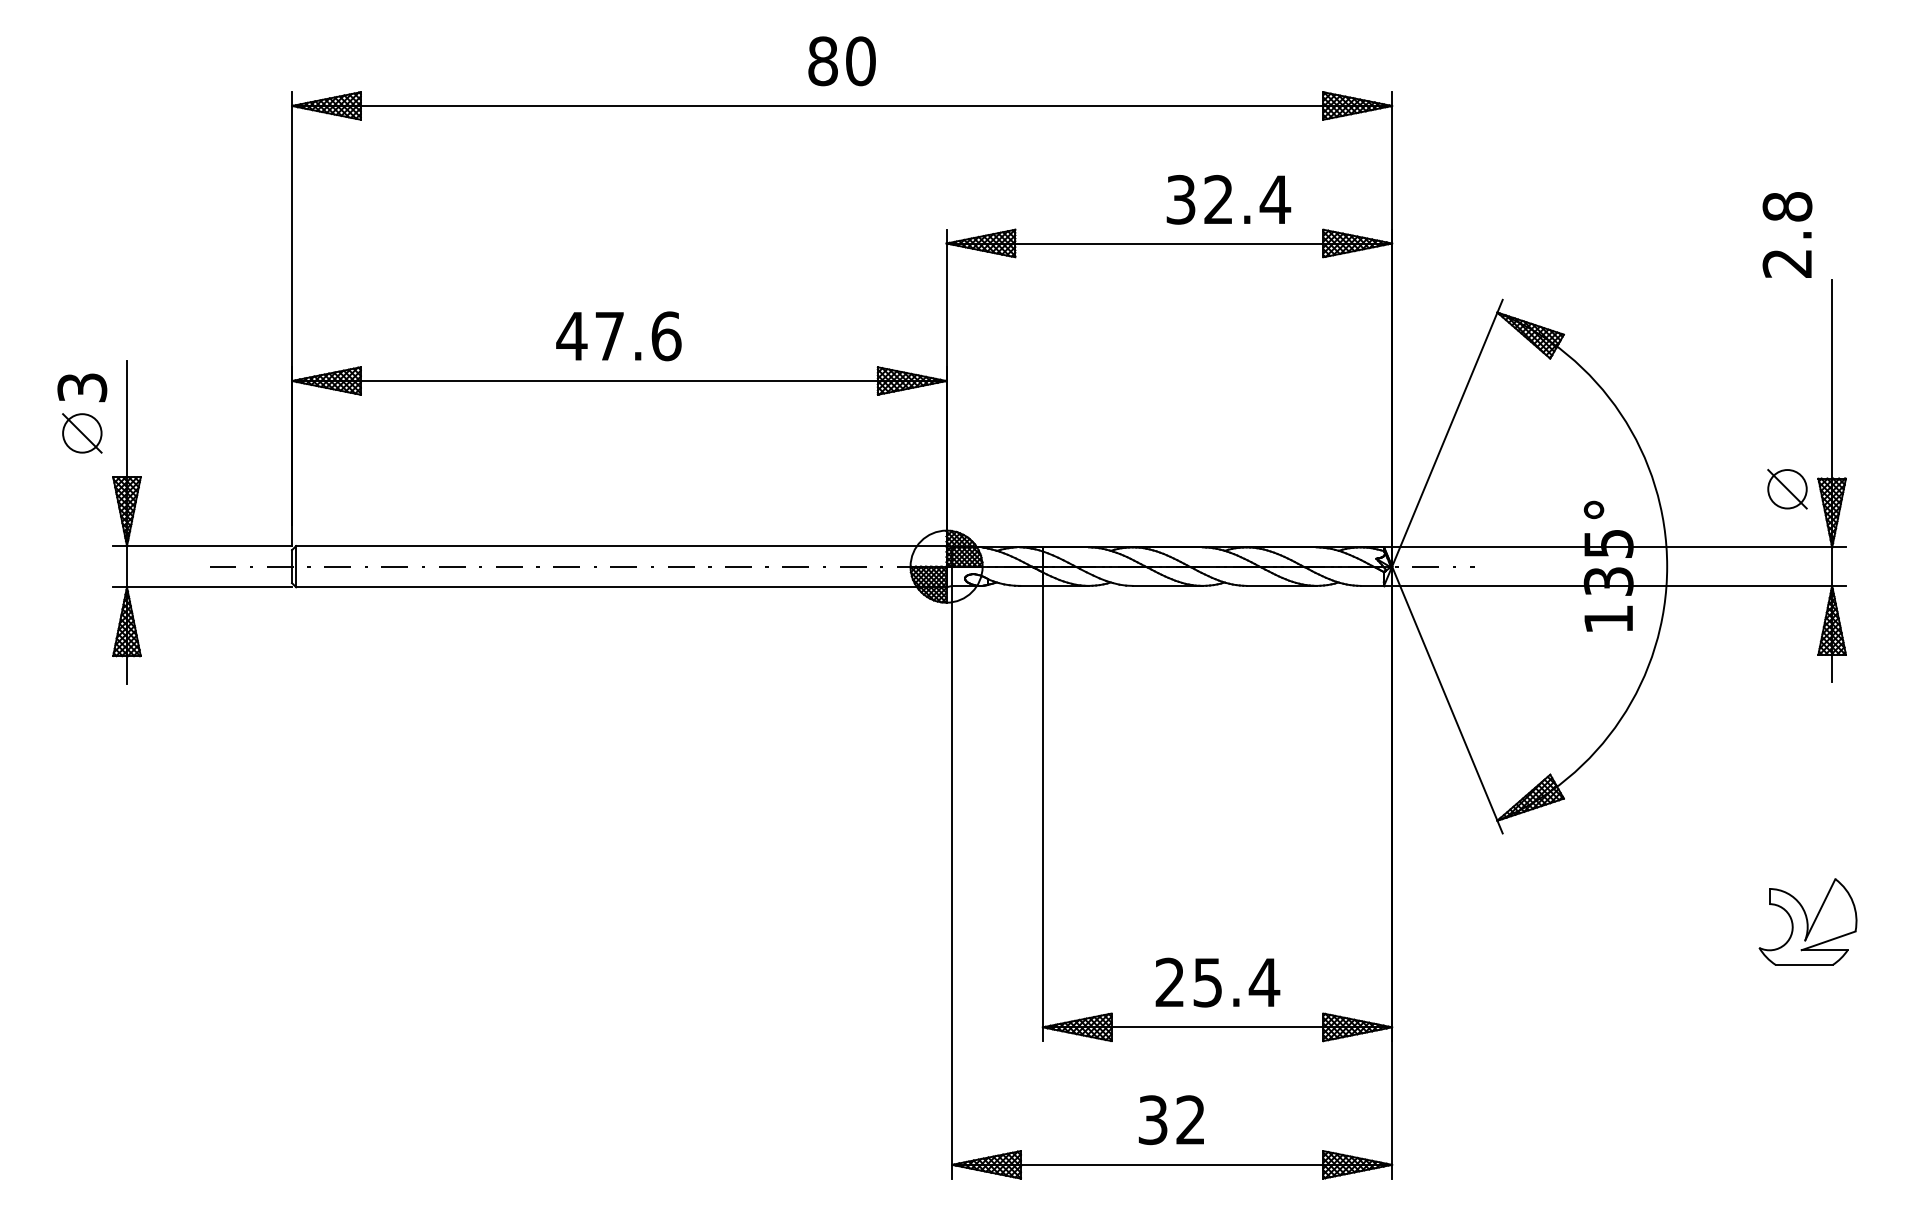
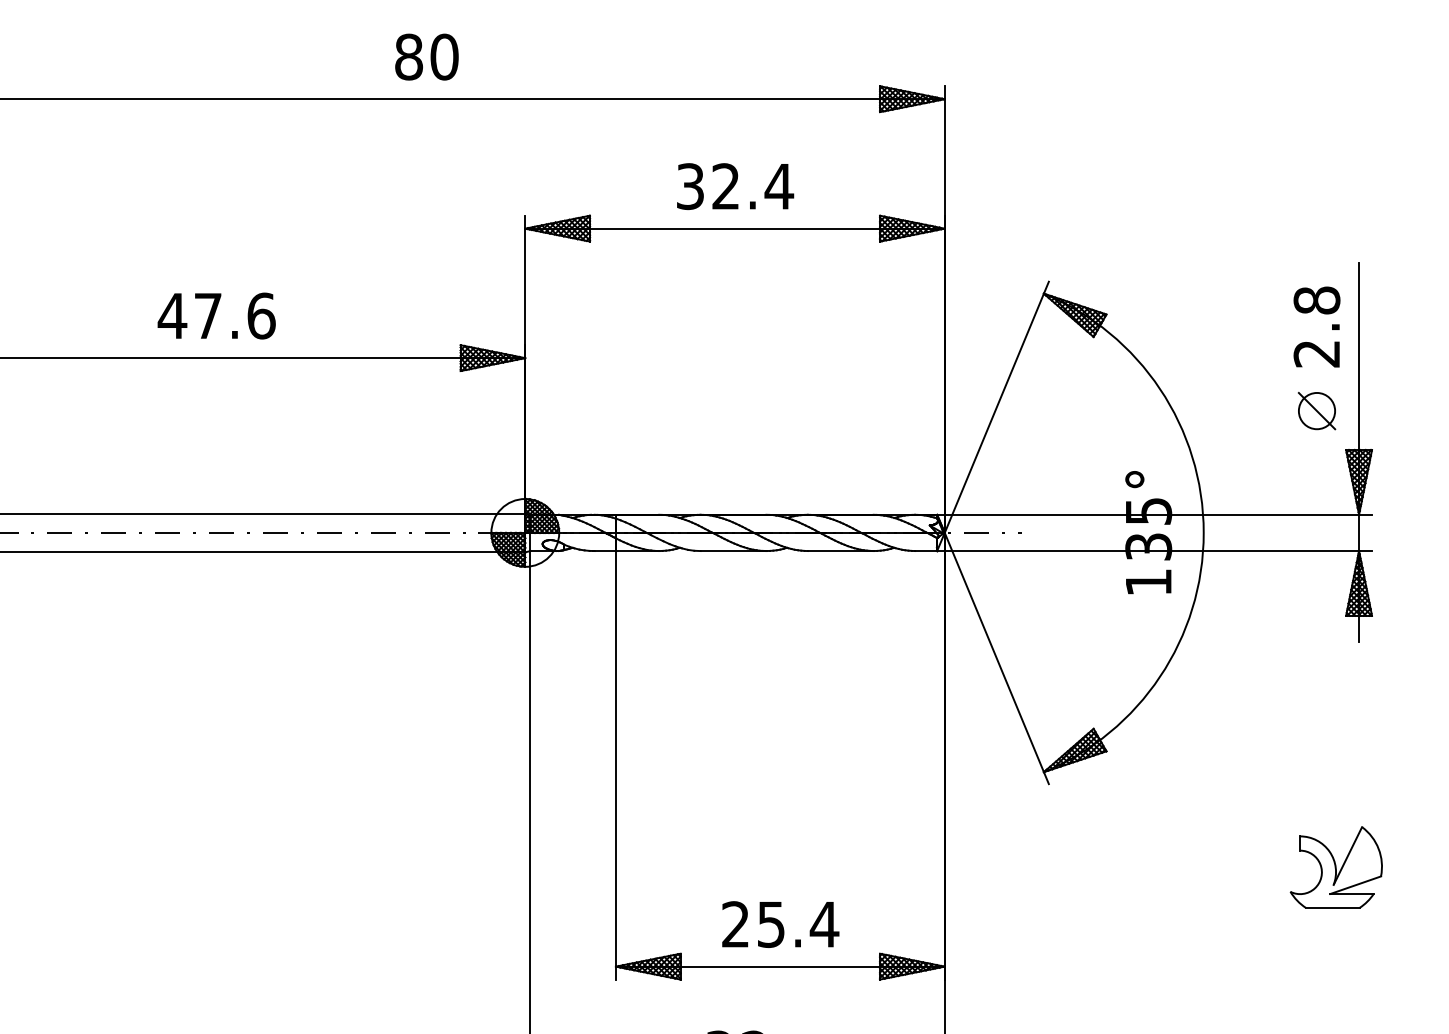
text: (1228, 199) -> (735, 186), moved
text: (1787, 234) -> (1317, 326), moved
part: (1787, 489) -> (1317, 411), moved

